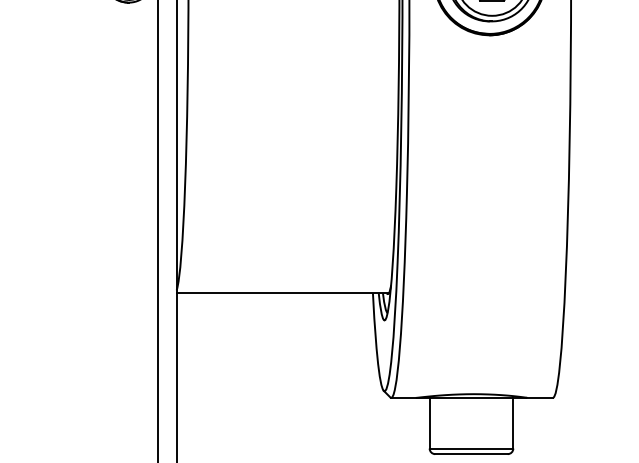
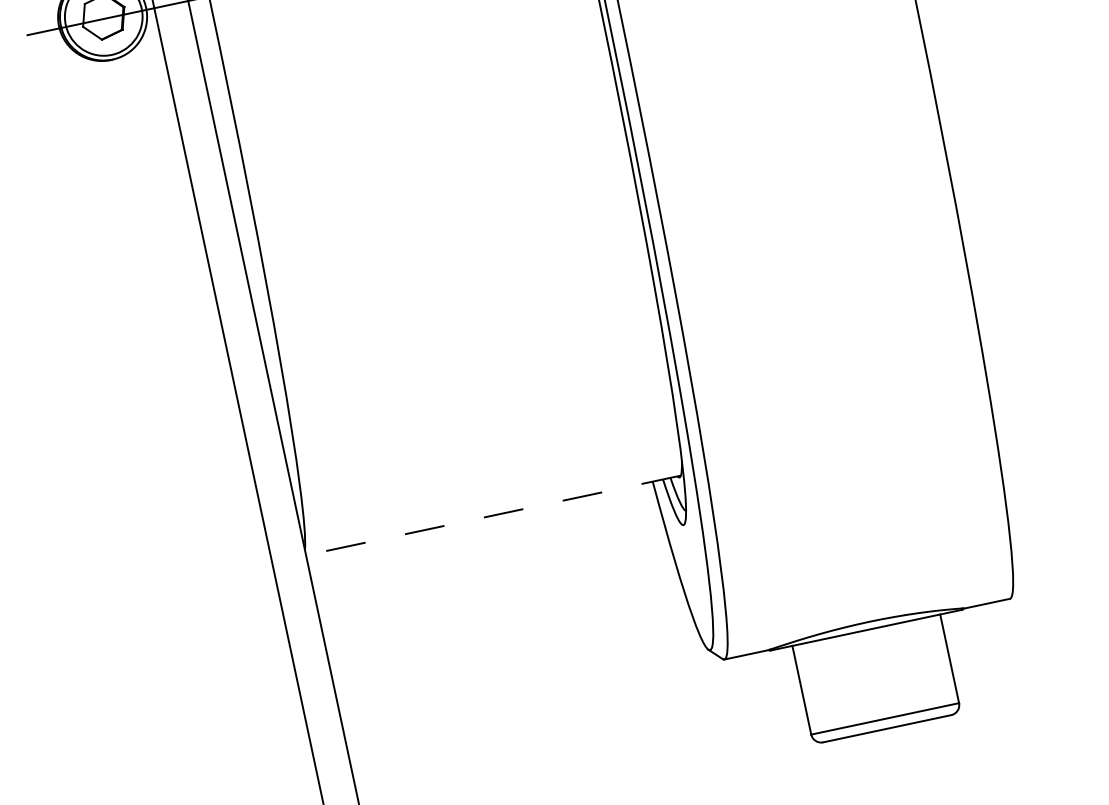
line: (282, 293) -> (493, 515), solid -> dashed

